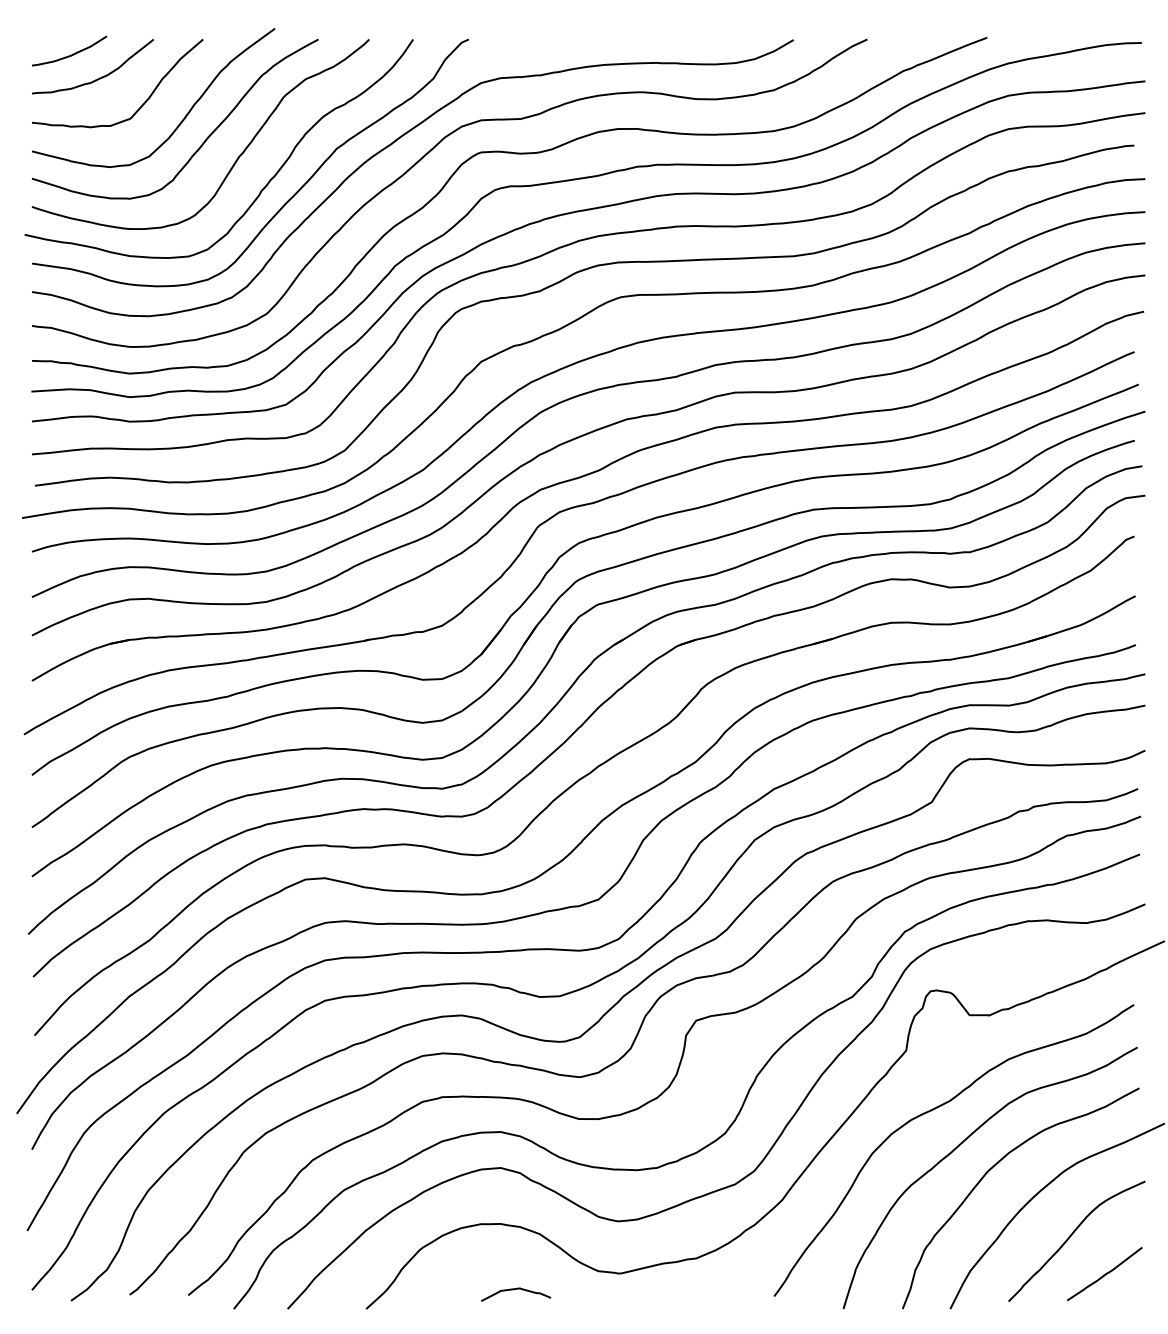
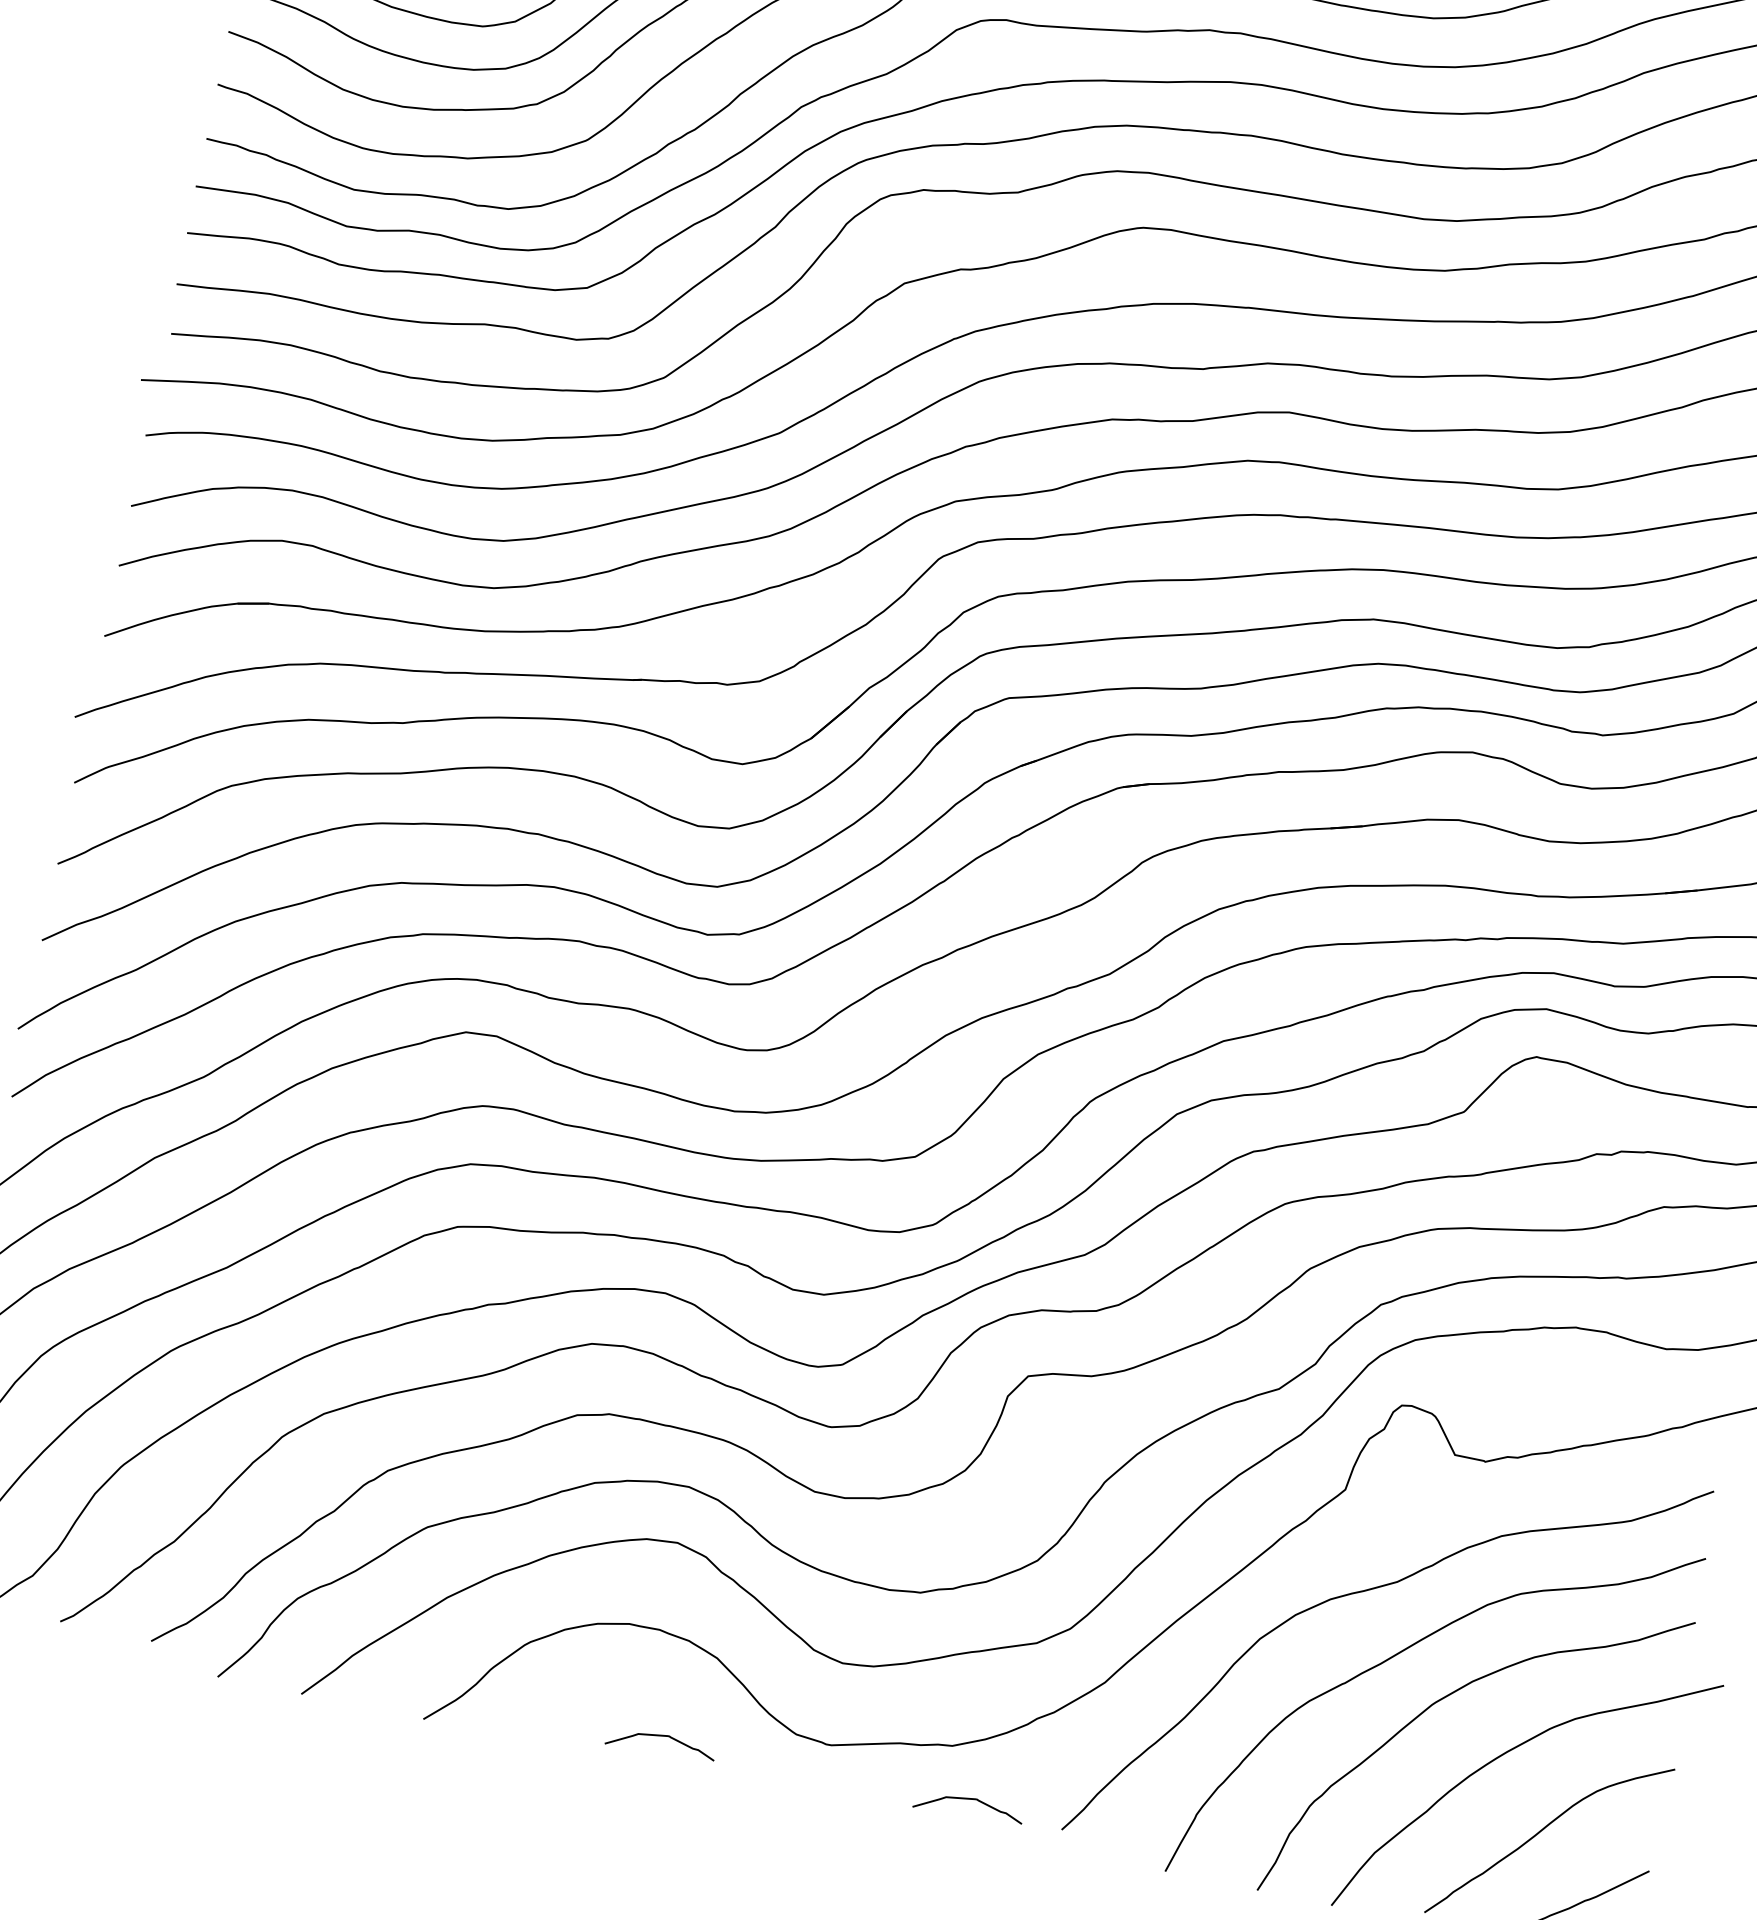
curve: (714, 1289) -> (971, 1799), added

